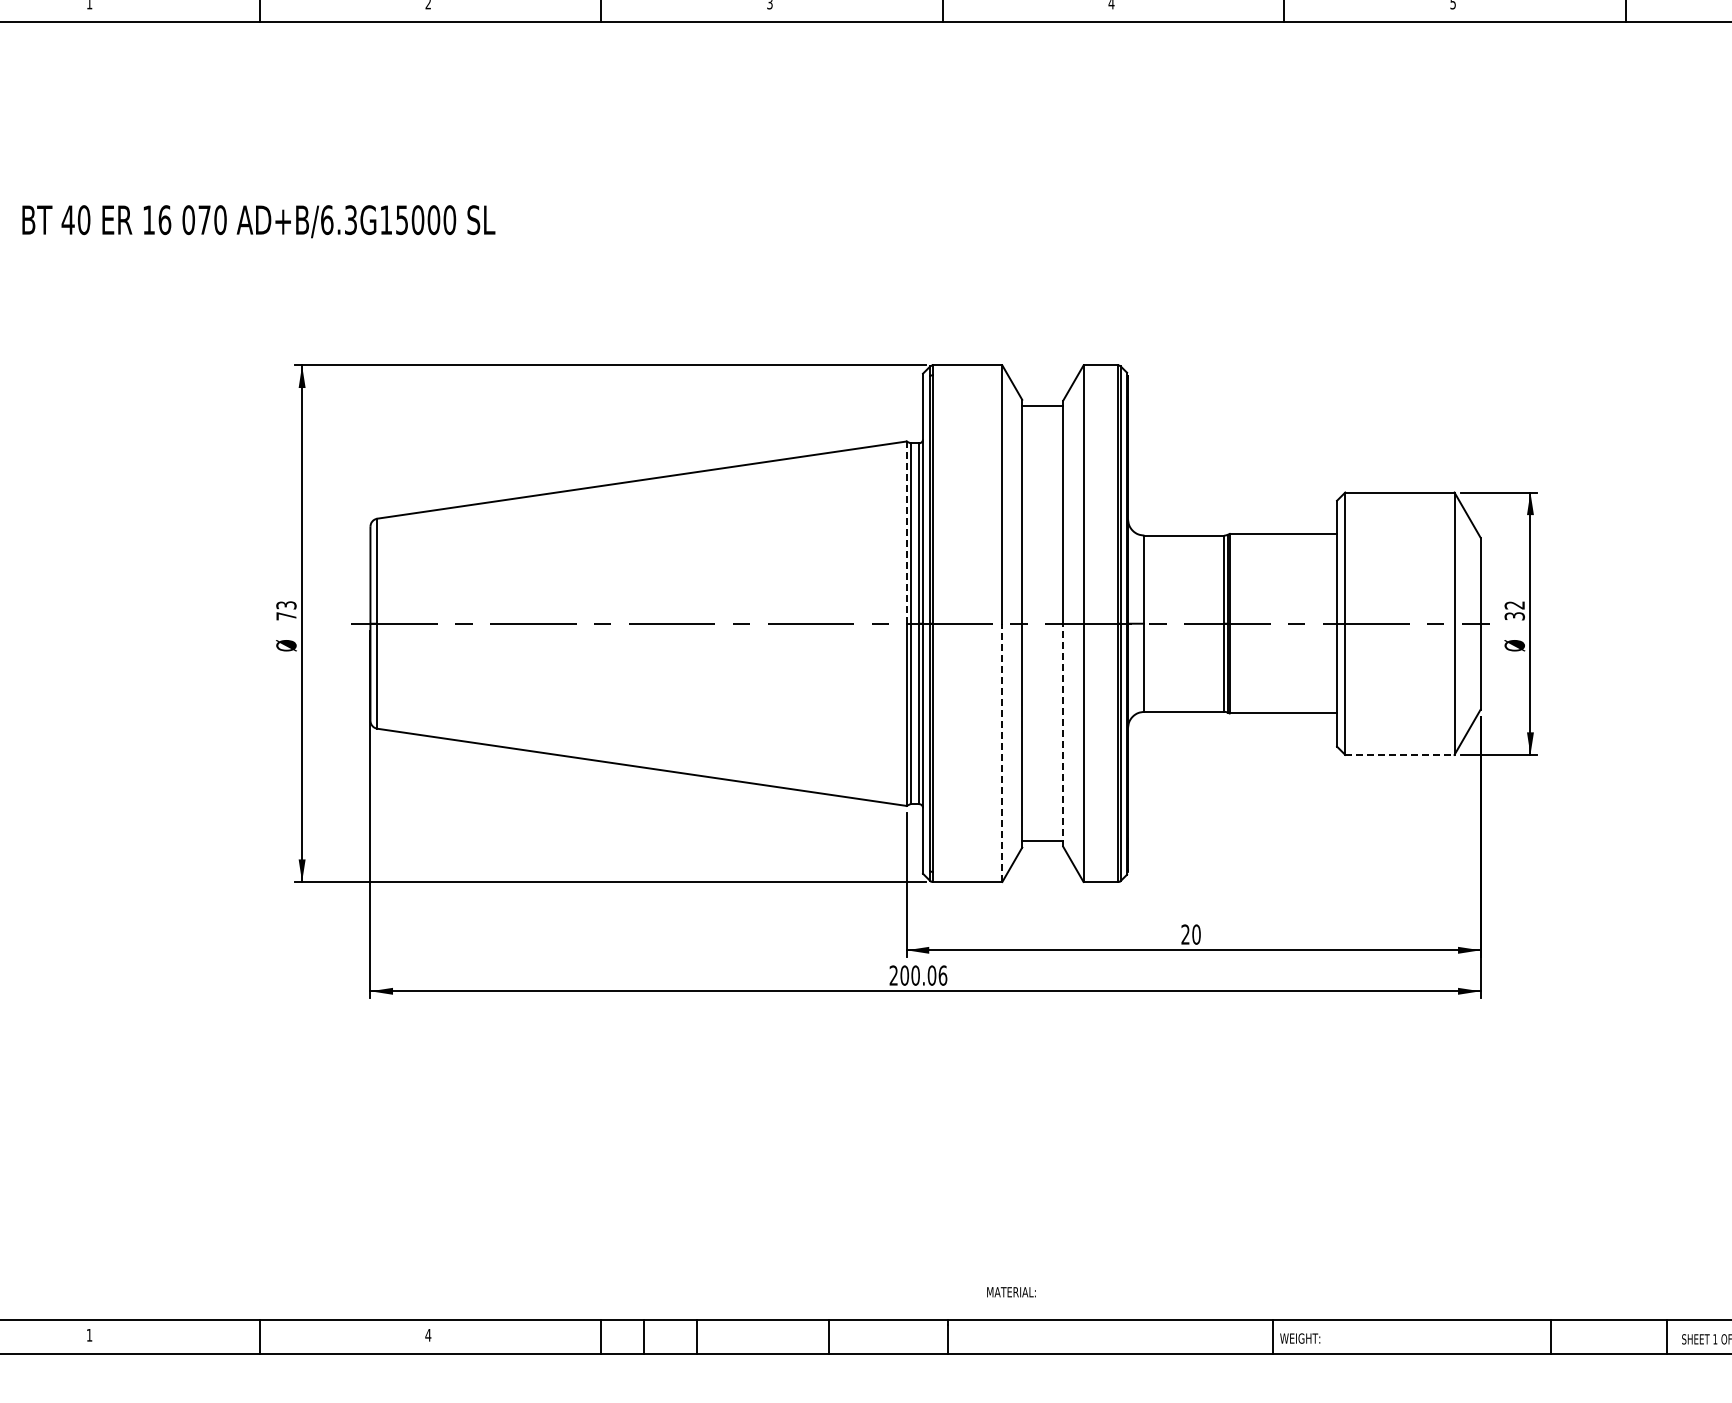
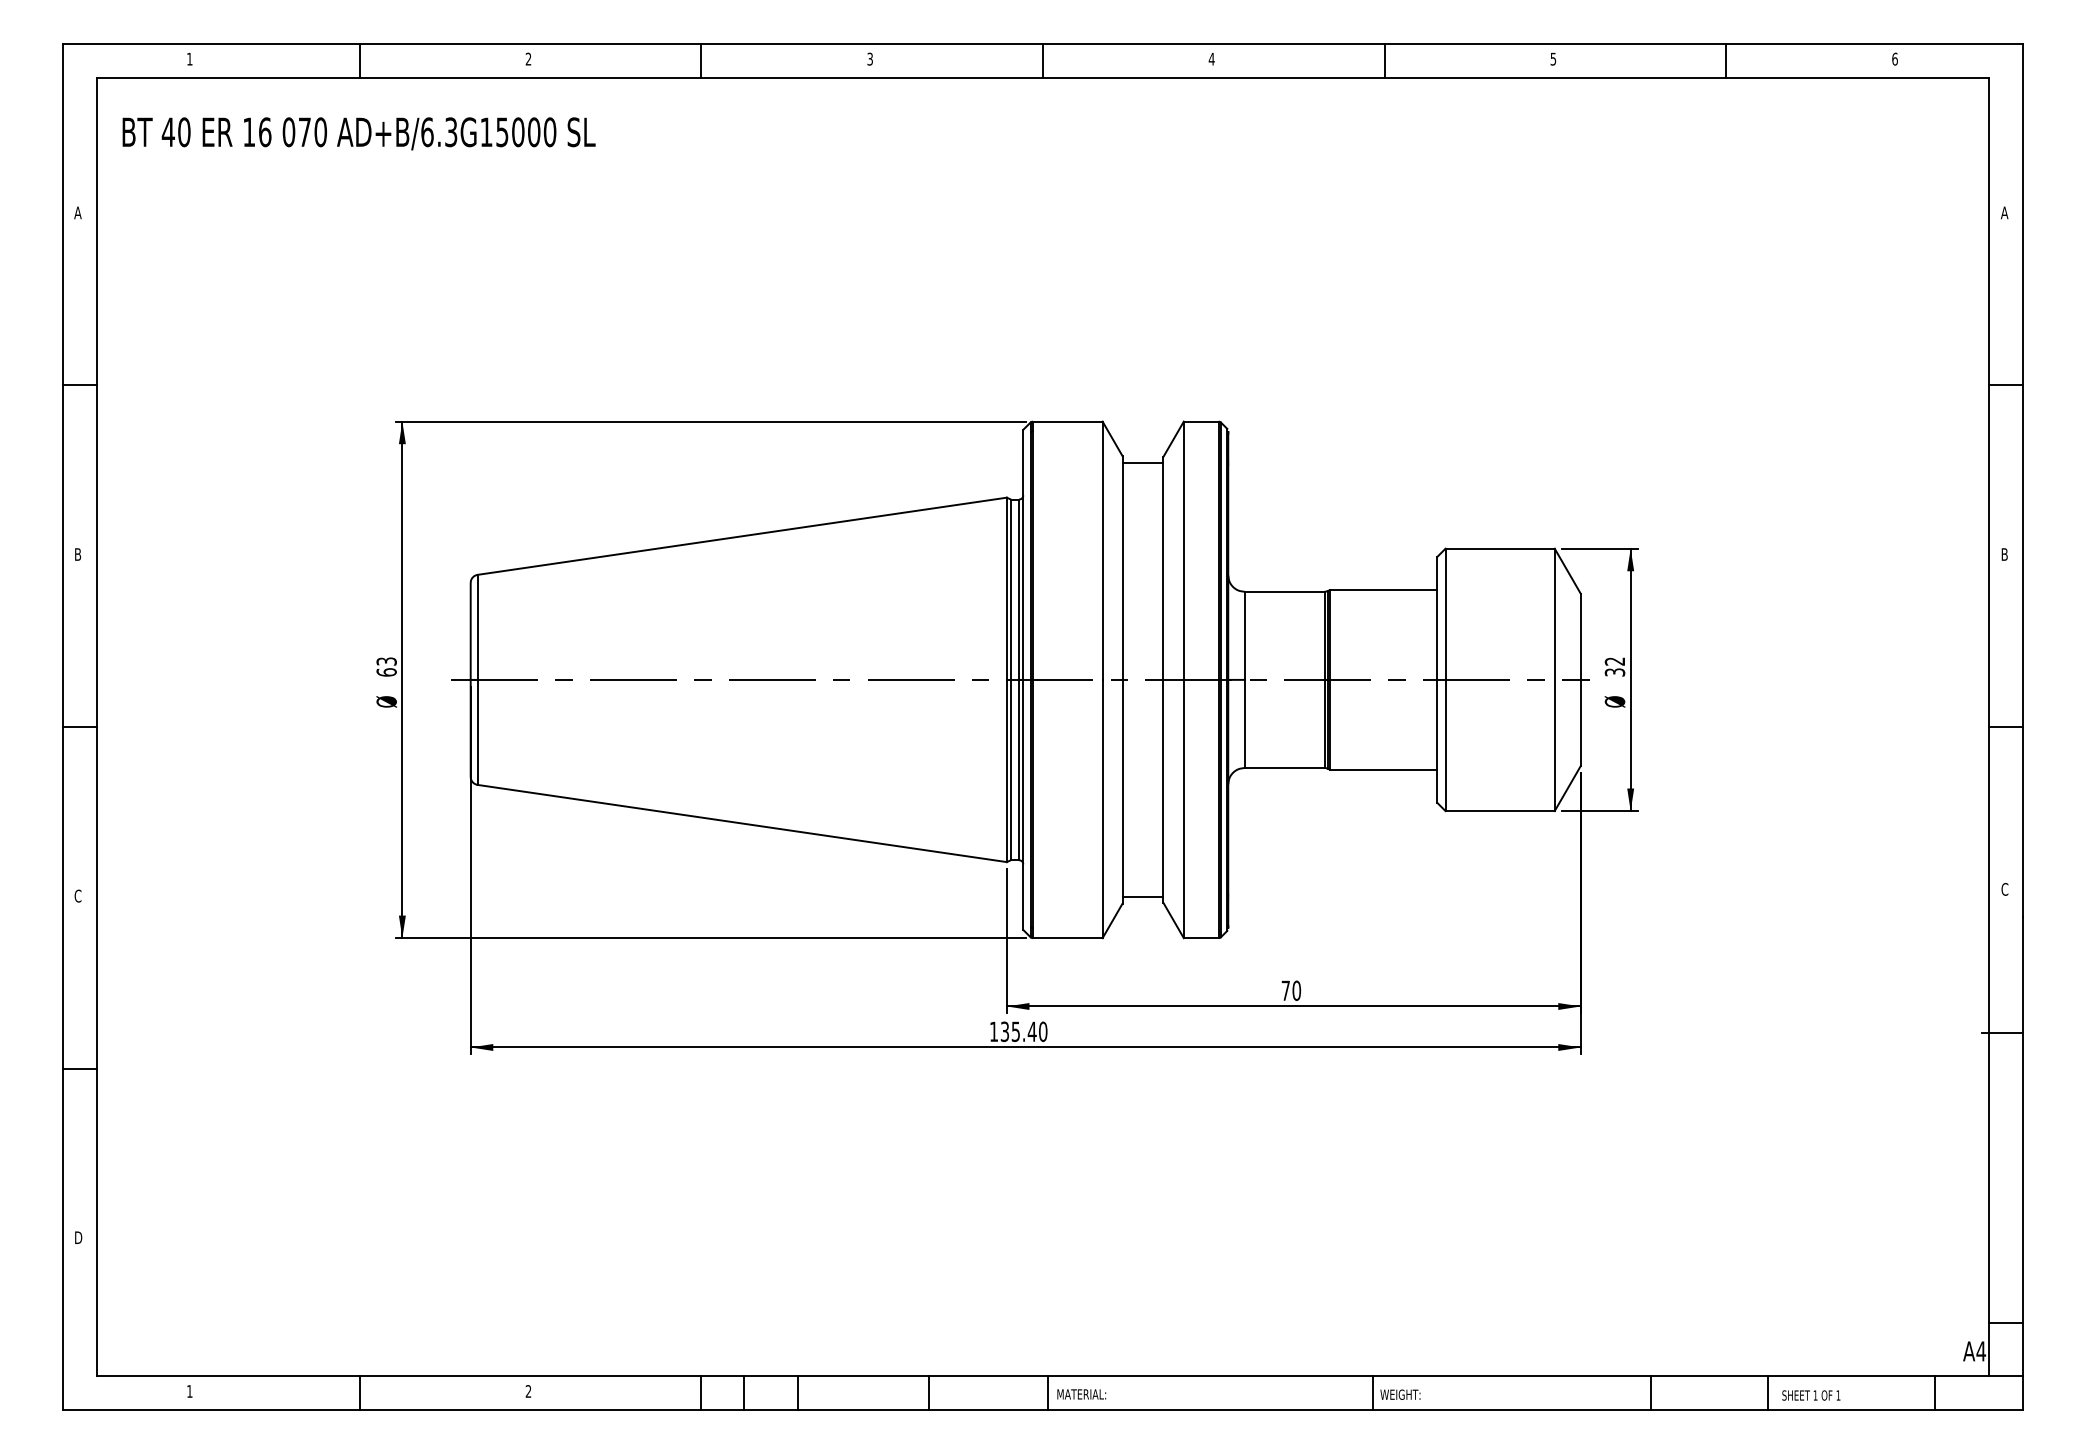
text: (258, 221) -> (358, 133), moved
line: (906, 532) -> (1006, 588), dashed -> solid
text: (286, 616) -> (386, 672), 73 -> 63
line: (1063, 735) -> (1163, 791), dashed -> solid
line: (1002, 752) -> (1102, 808), dashed -> solid
line: (1400, 755) -> (1500, 811), dashed -> solid
text: (1185, 934) -> (1285, 990), 20 -> 70
text: (918, 975) -> (1018, 1031), 200.06 -> 135.40
text: (1011, 1292) -> (1081, 1394), moved
text: (428, 1335) -> (528, 1391), 4 -> 2

